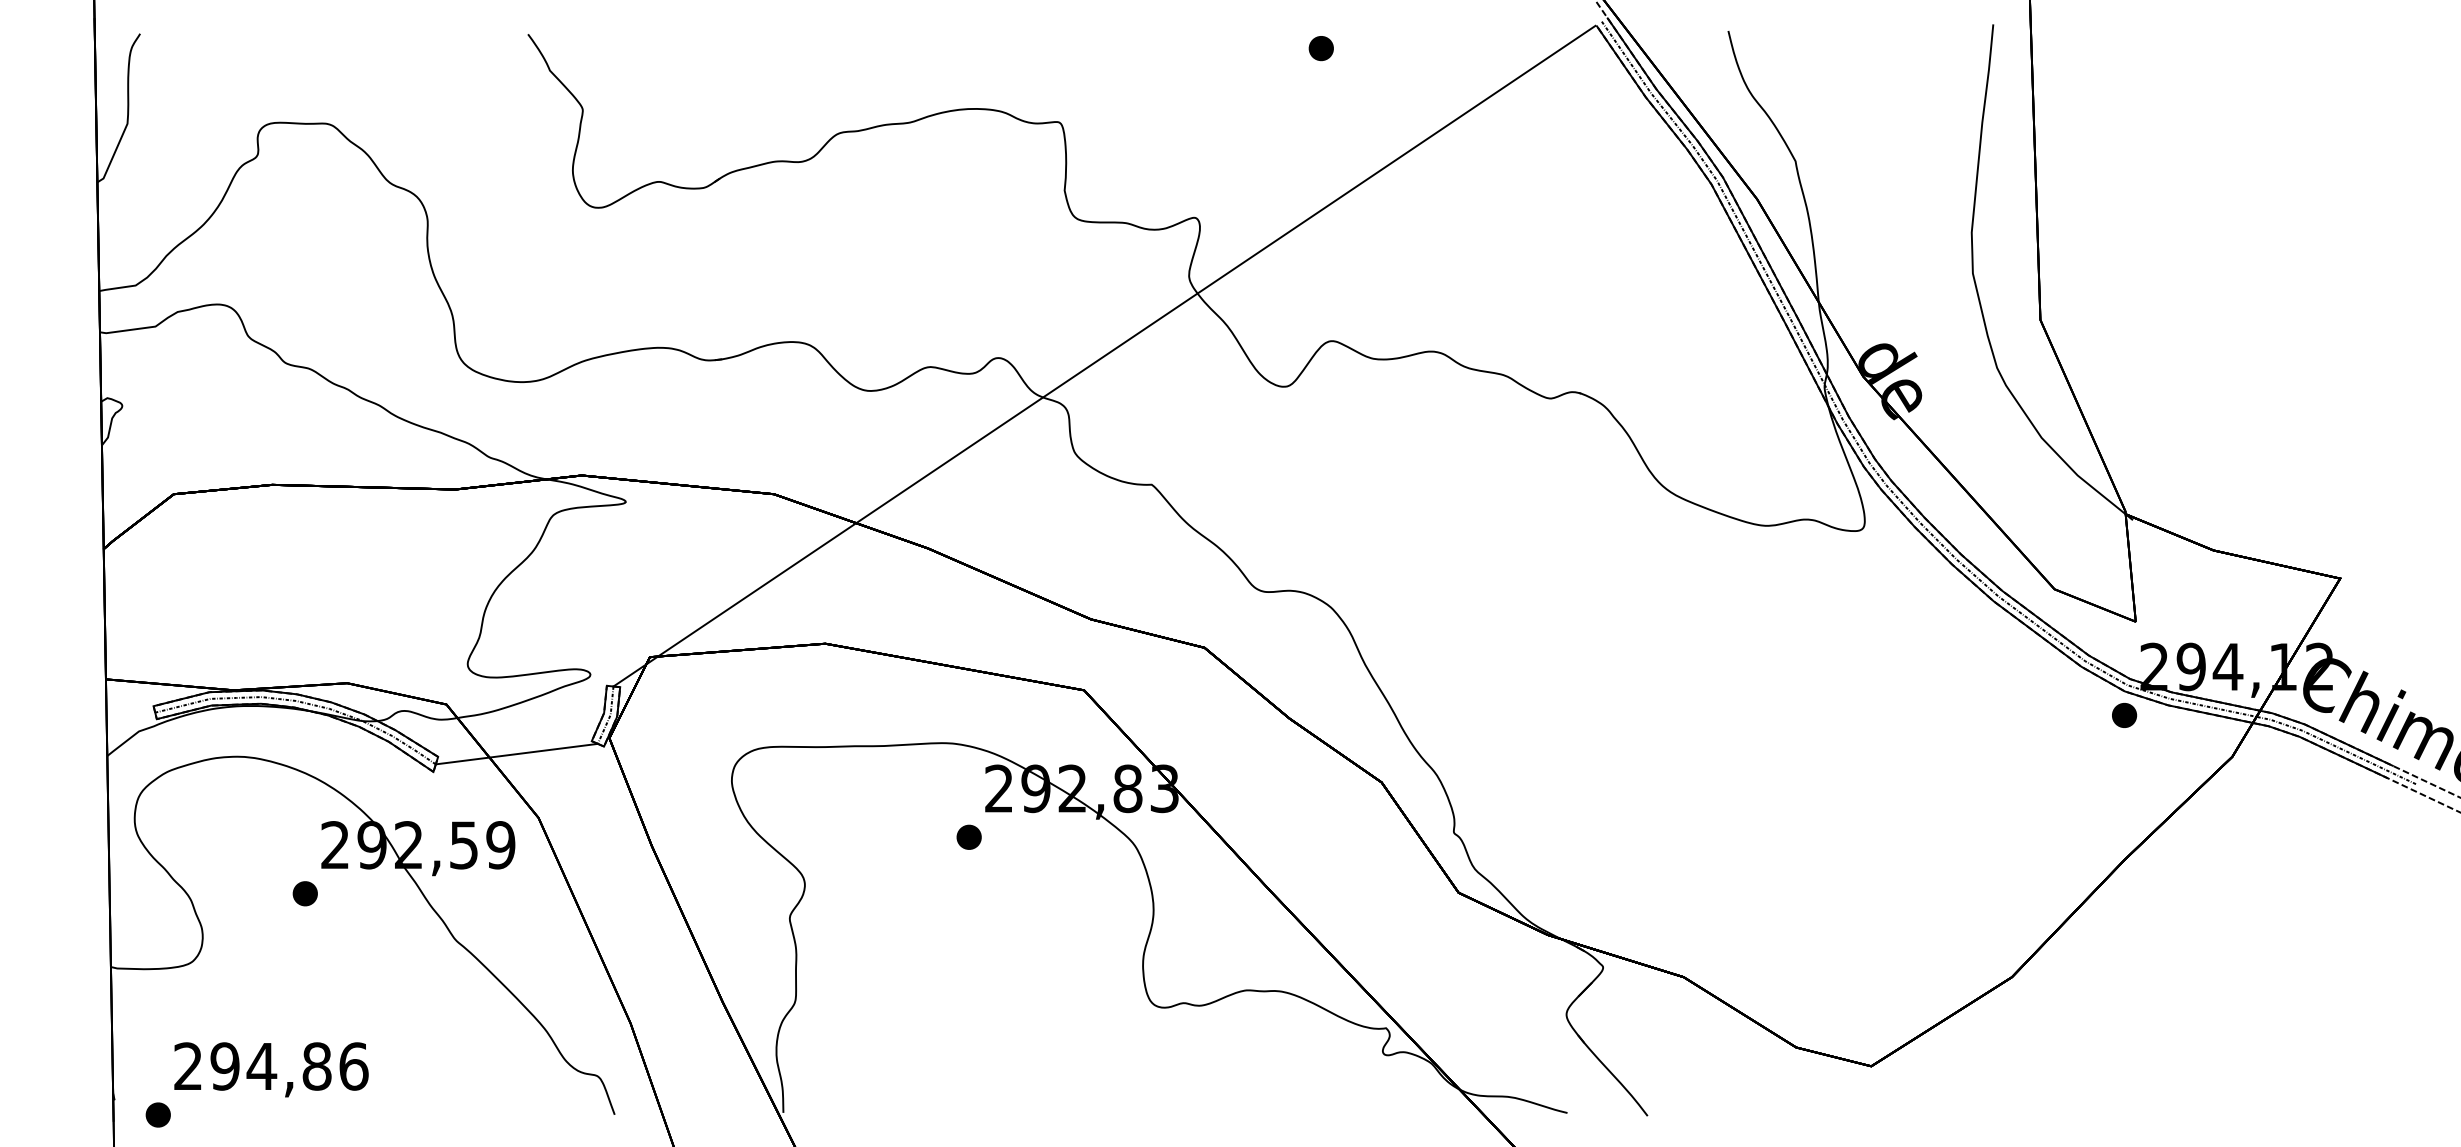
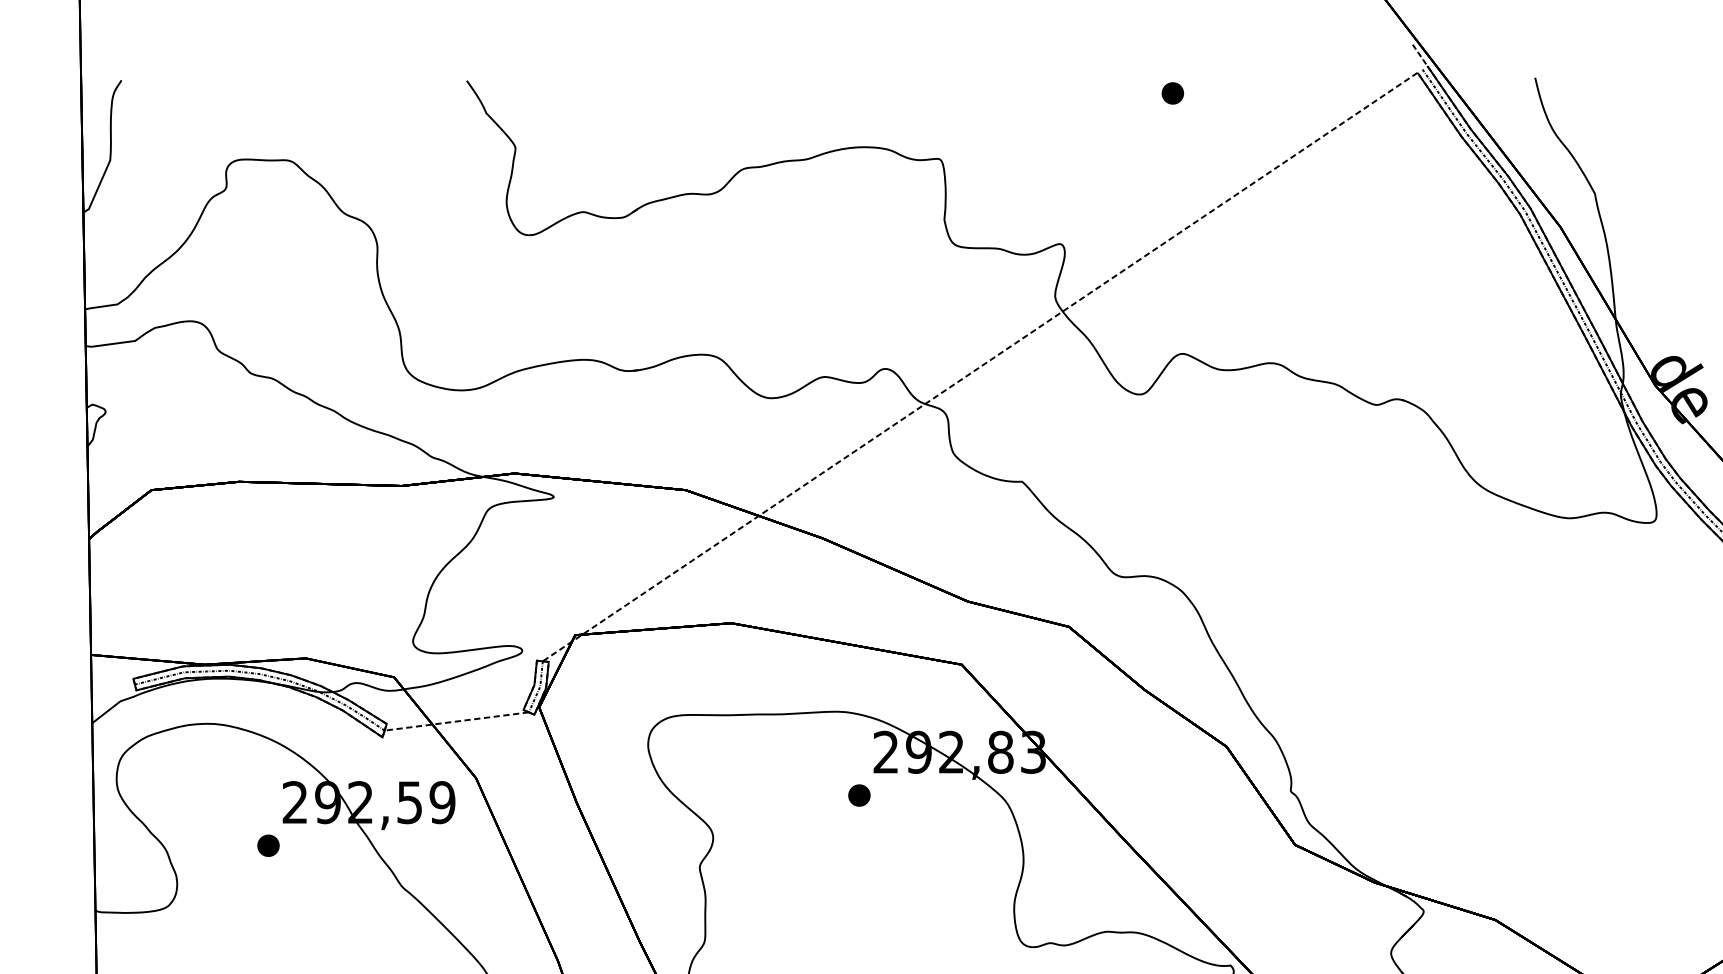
line: (1104, 356) -> (979, 367), solid -> dashed
line: (516, 754) -> (456, 721), solid -> dashed

